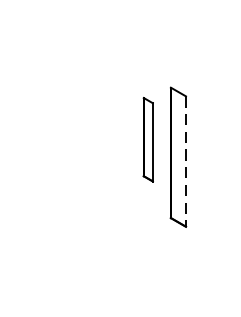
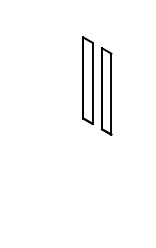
part: (147, 139) -> (87, 80), size x1.67
line: (186, 162) -> (111, 94), dashed -> solid

